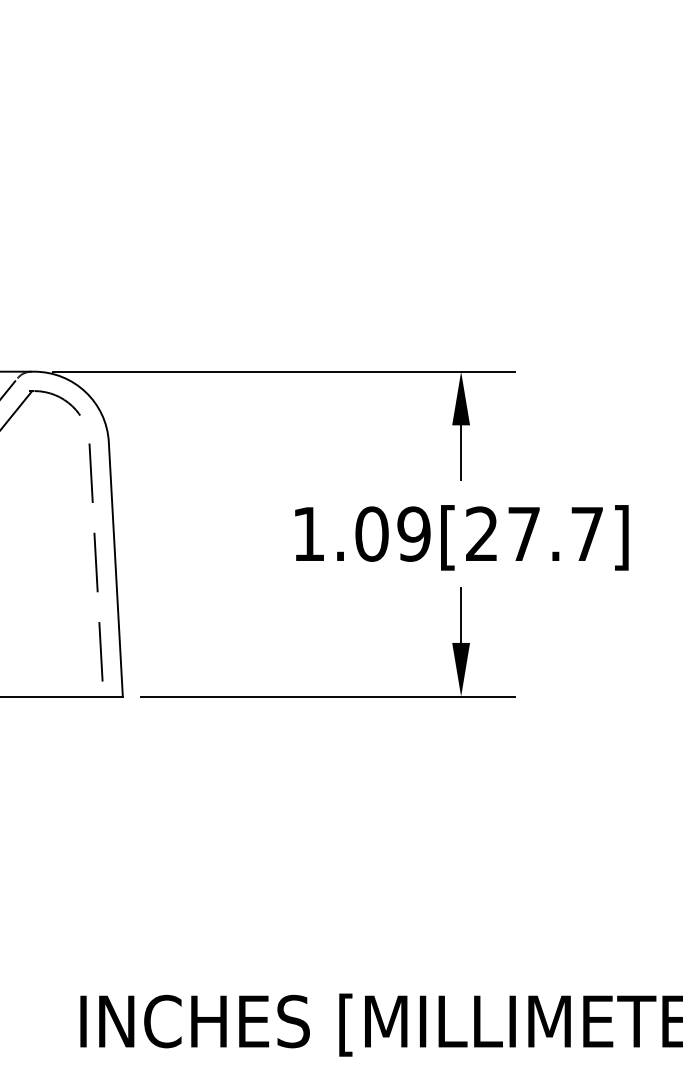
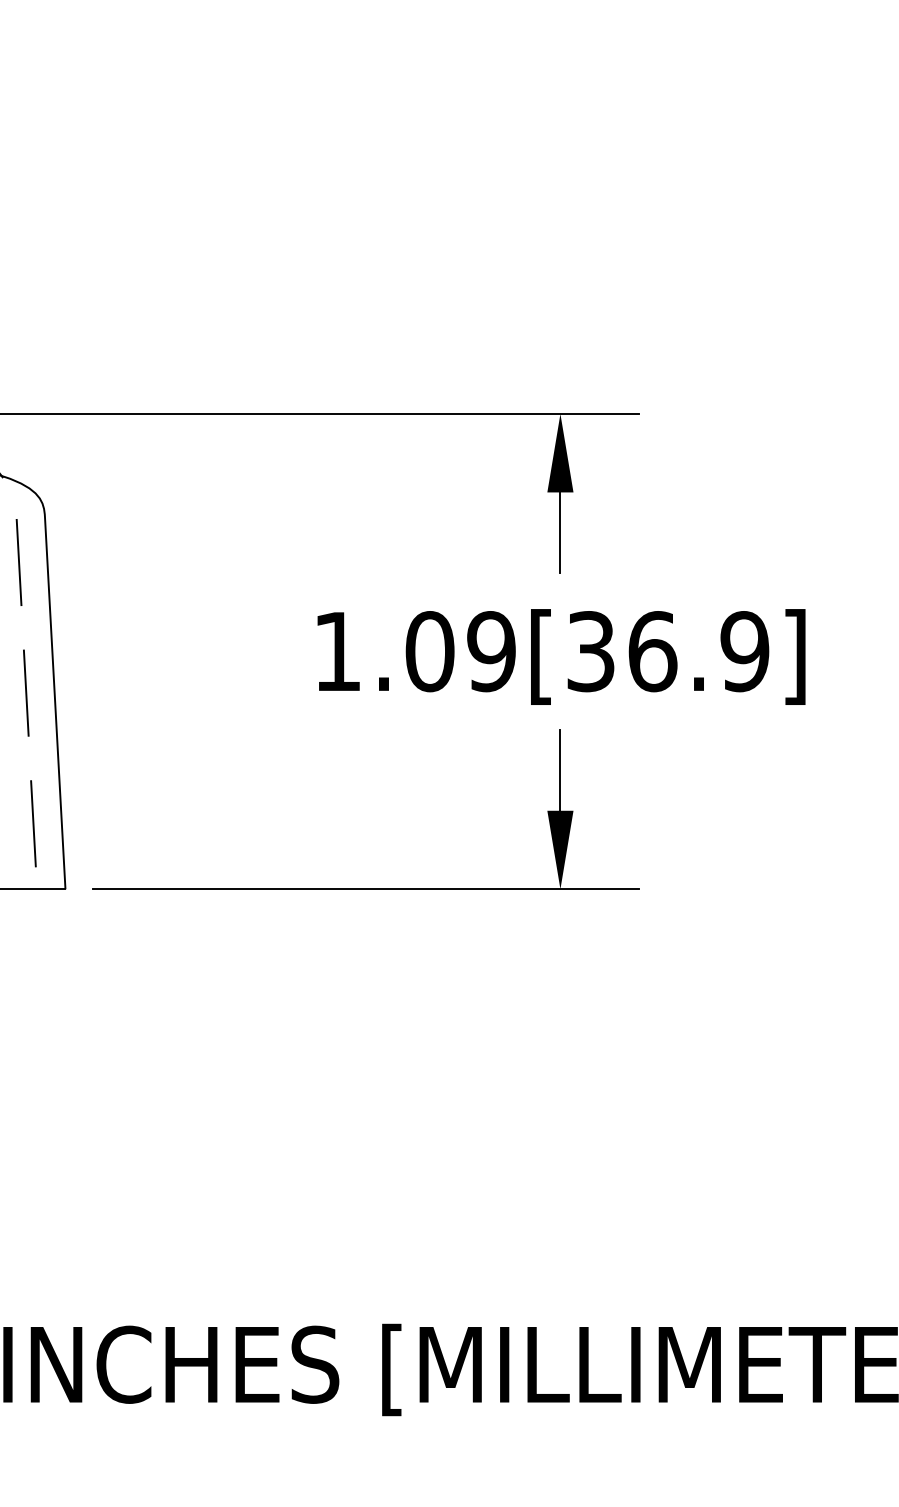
text: (534, 533) -> (667, 650), 1.09[27.7] -> 1.09[36.9]

